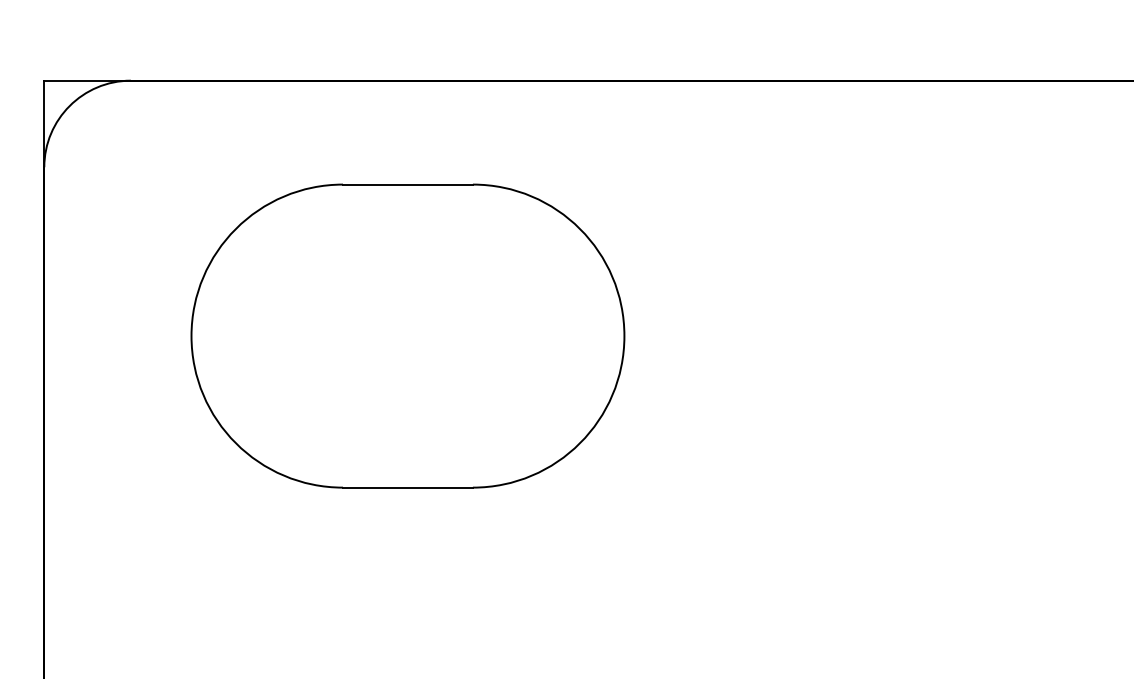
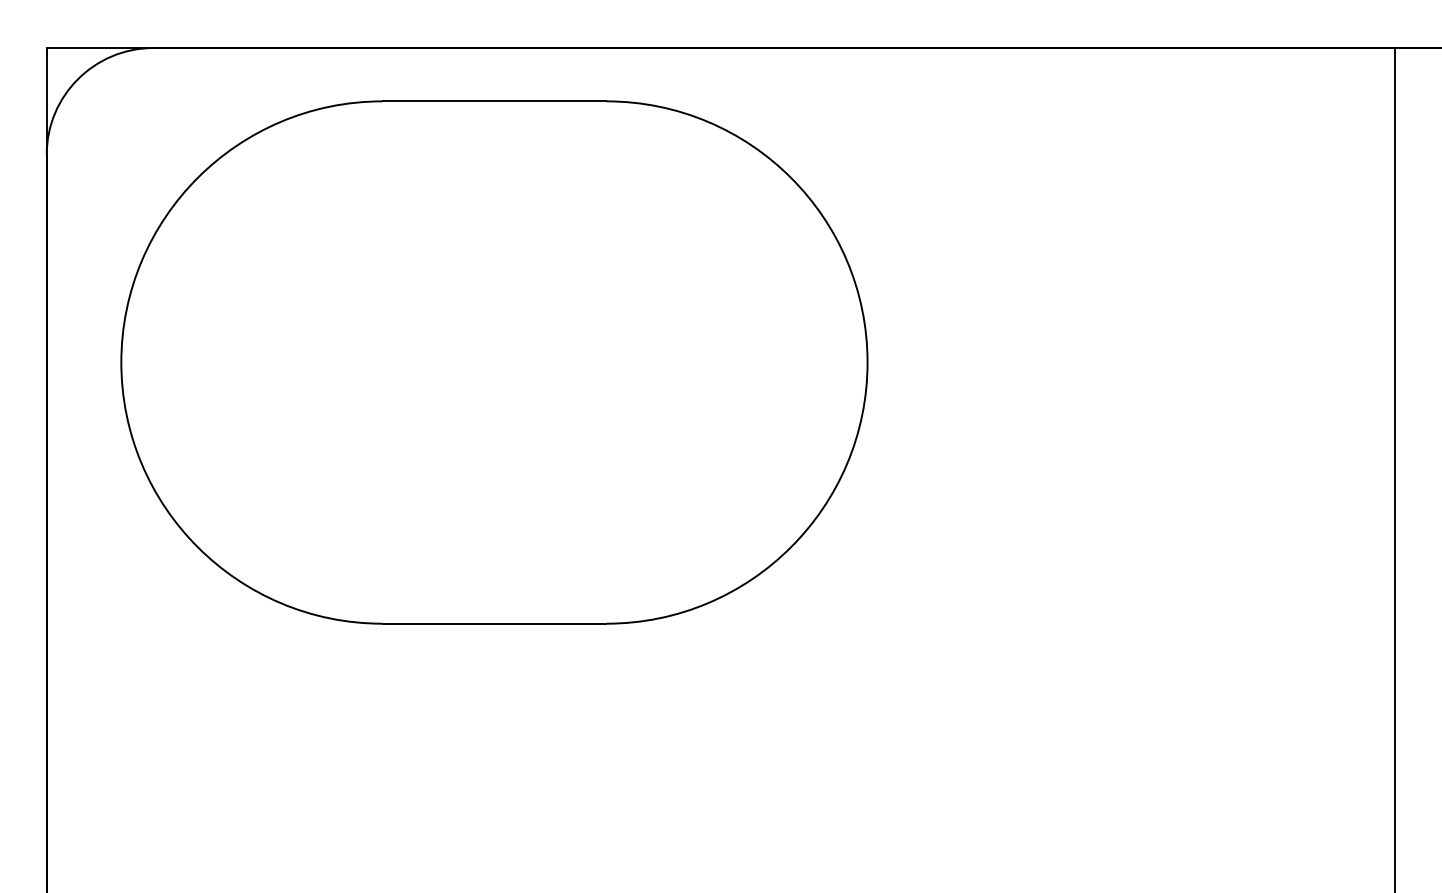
part: (407, 336) -> (494, 362), size x1.4

